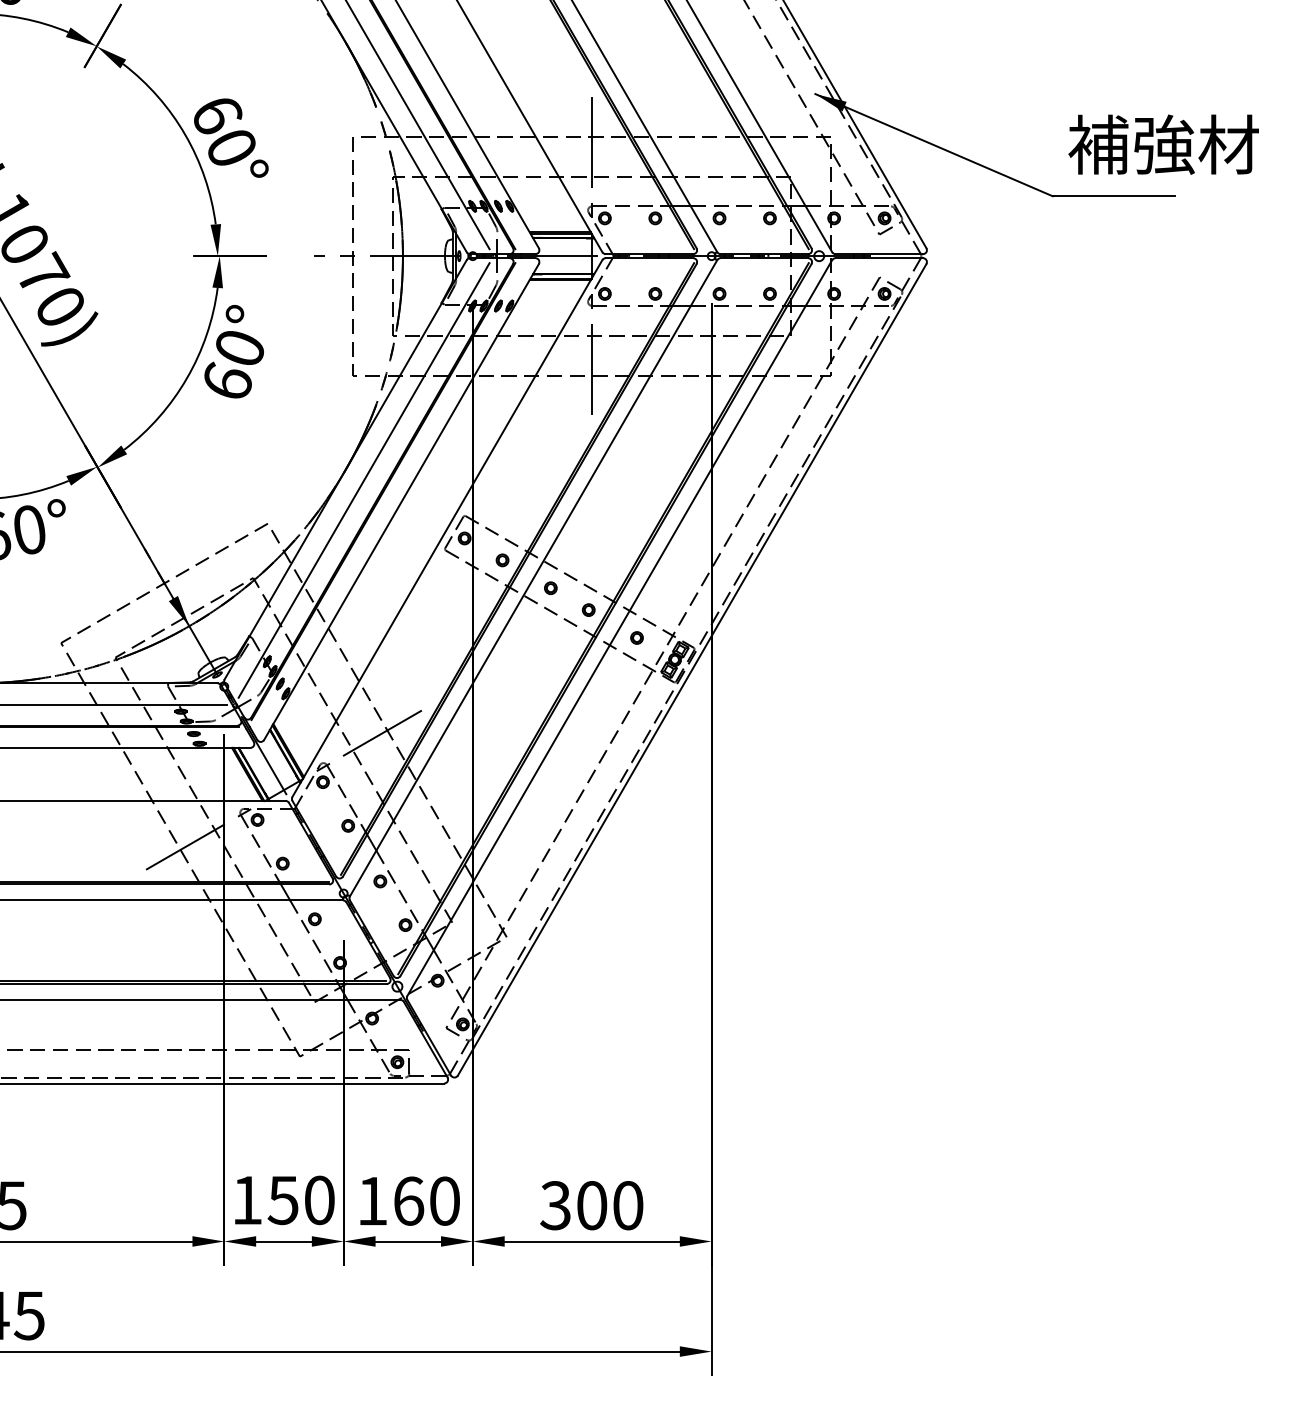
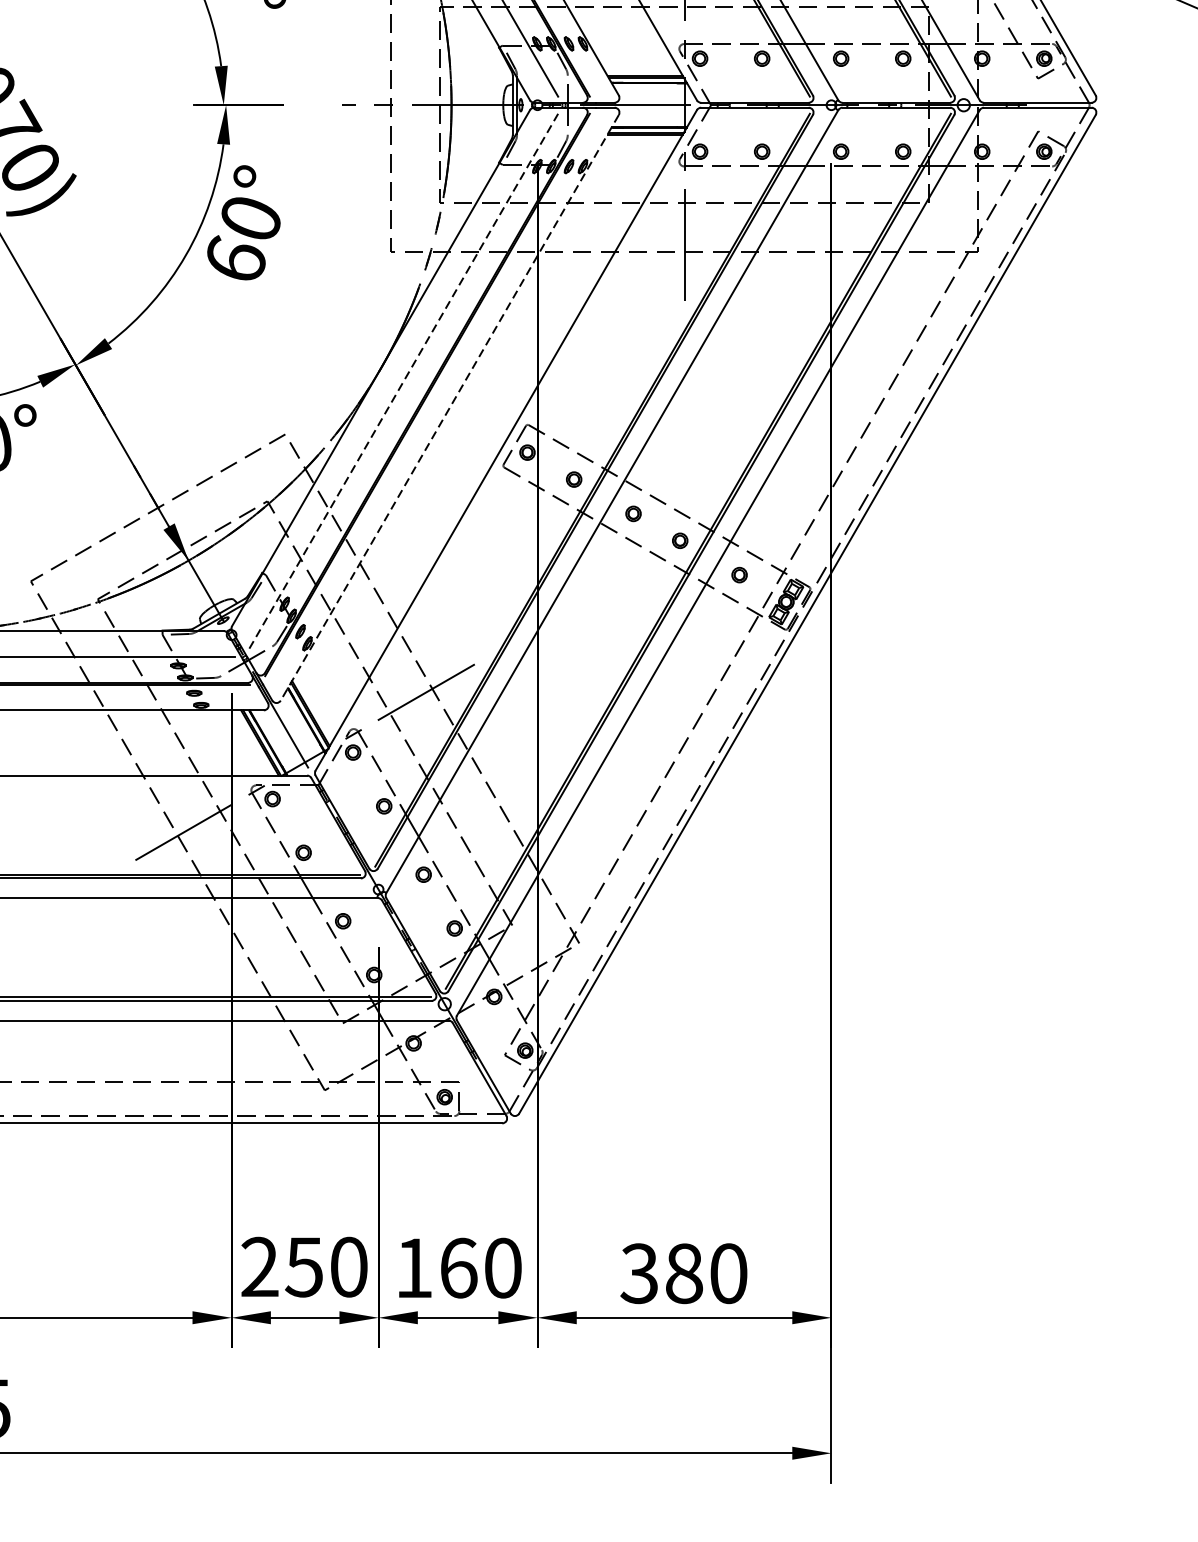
line: (364, 480) -> (404, 381), solid -> dashed
line: (401, 502) -> (449, 408), solid -> dashed
text: (247, 1199) -> (260, 1266), 150 -> 250
text: (592, 1205) -> (684, 1273), 300 -> 380

